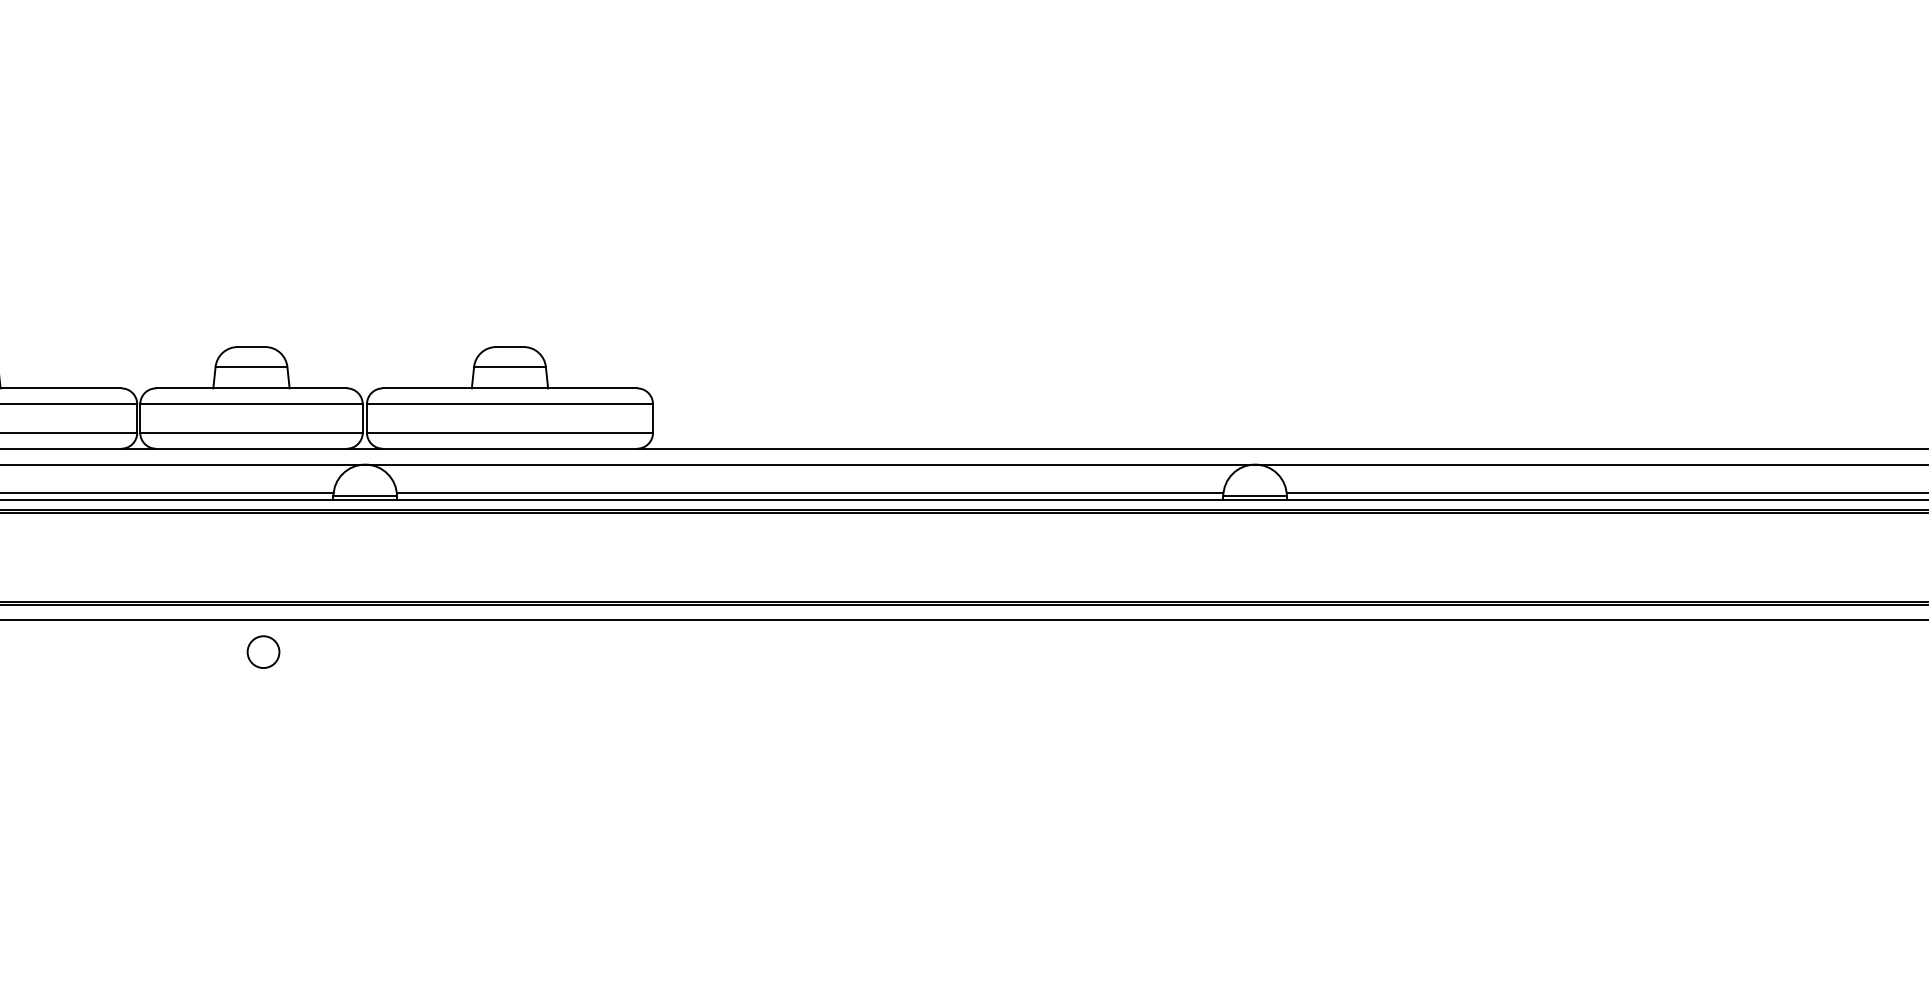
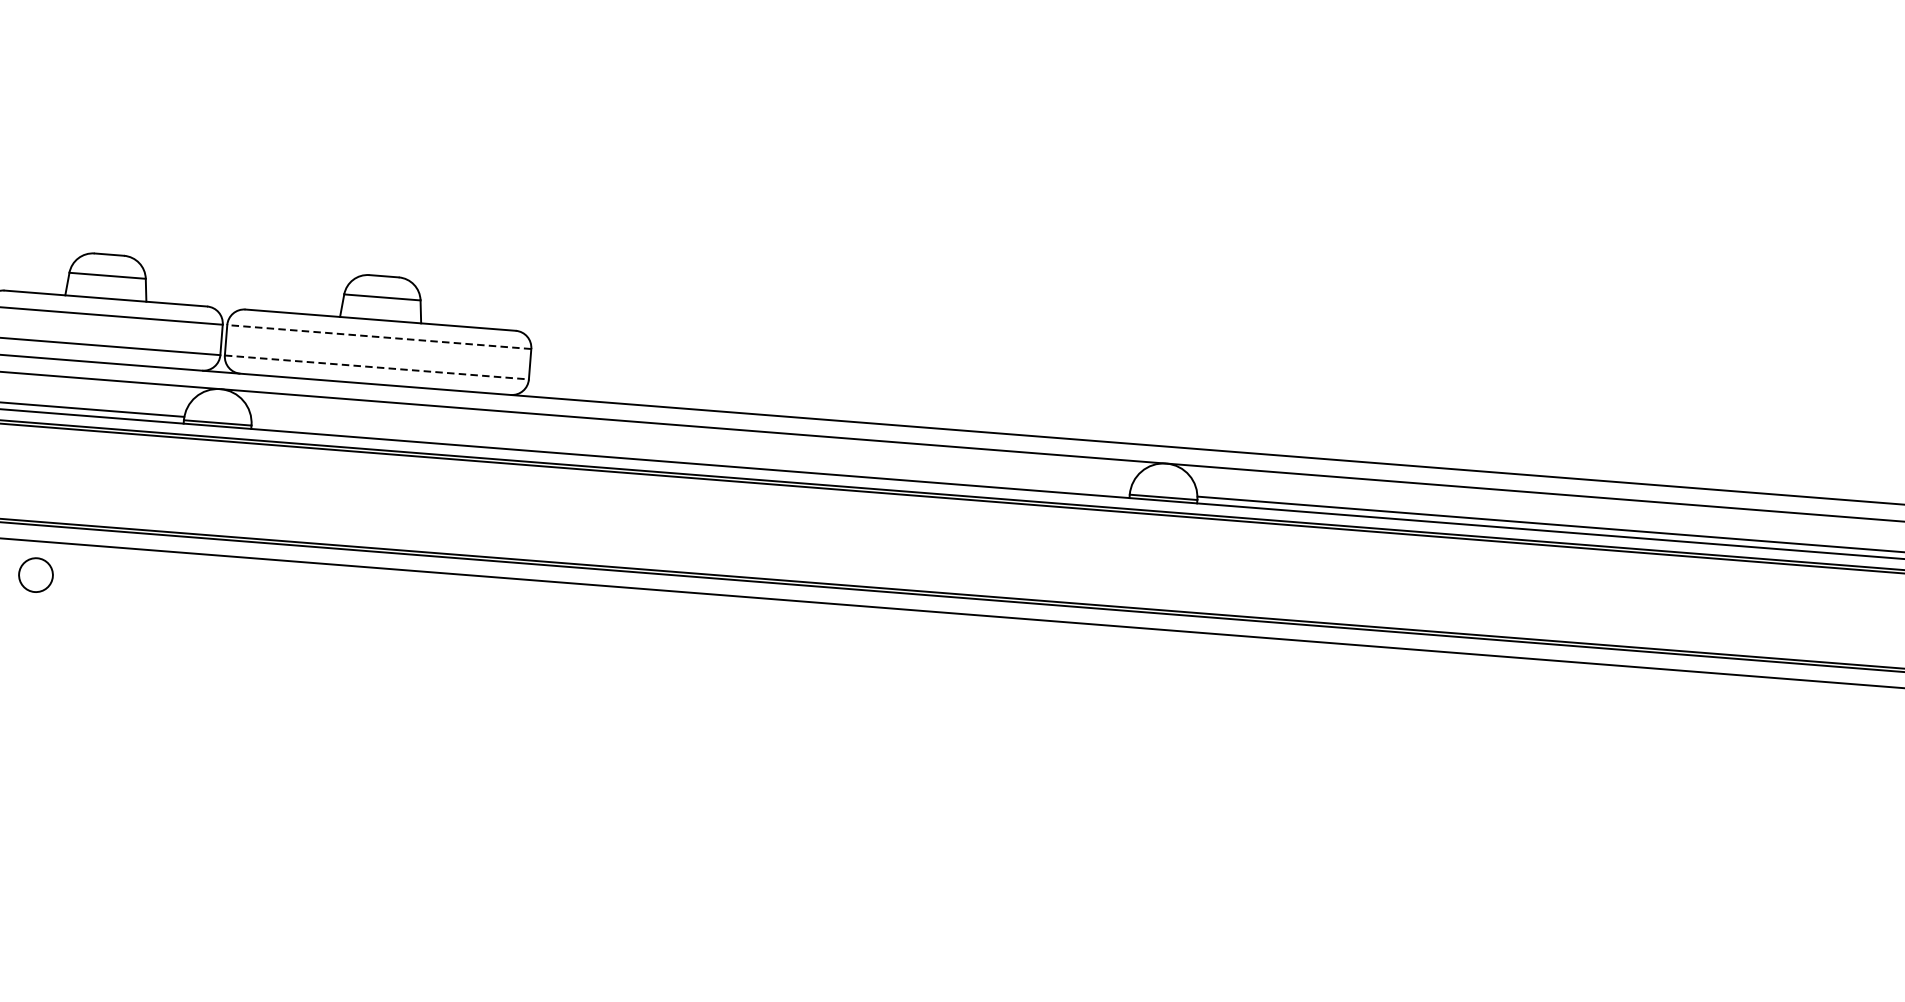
line: (509, 404) -> (378, 337), solid -> dashed
line: (510, 432) -> (377, 367), solid -> dashed
line: (809, 493) -> (690, 456), removed
circle: (263, 651) -> (36, 574), moved

